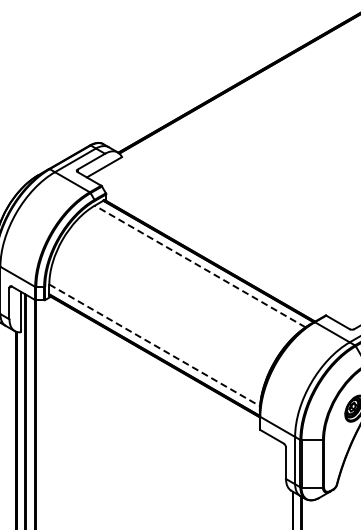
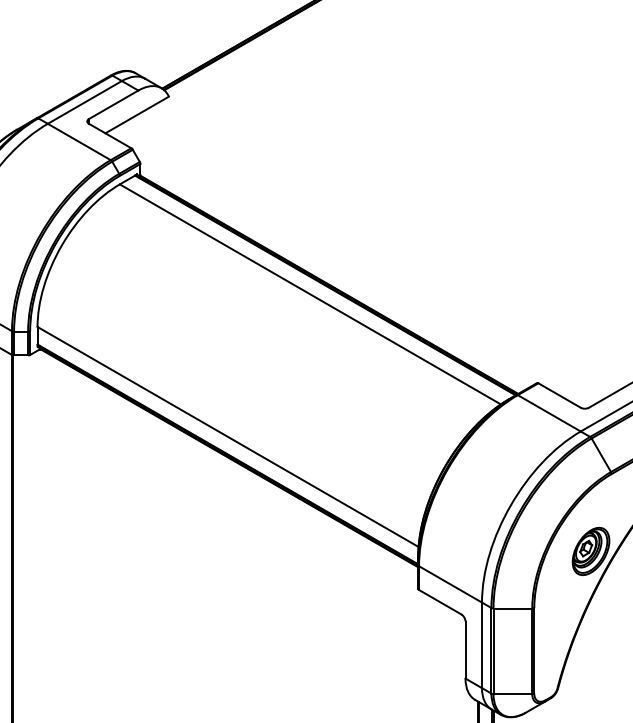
line: (200, 266) -> (310, 294), dashed -> solid
line: (154, 345) -> (227, 437), dashed -> solid

